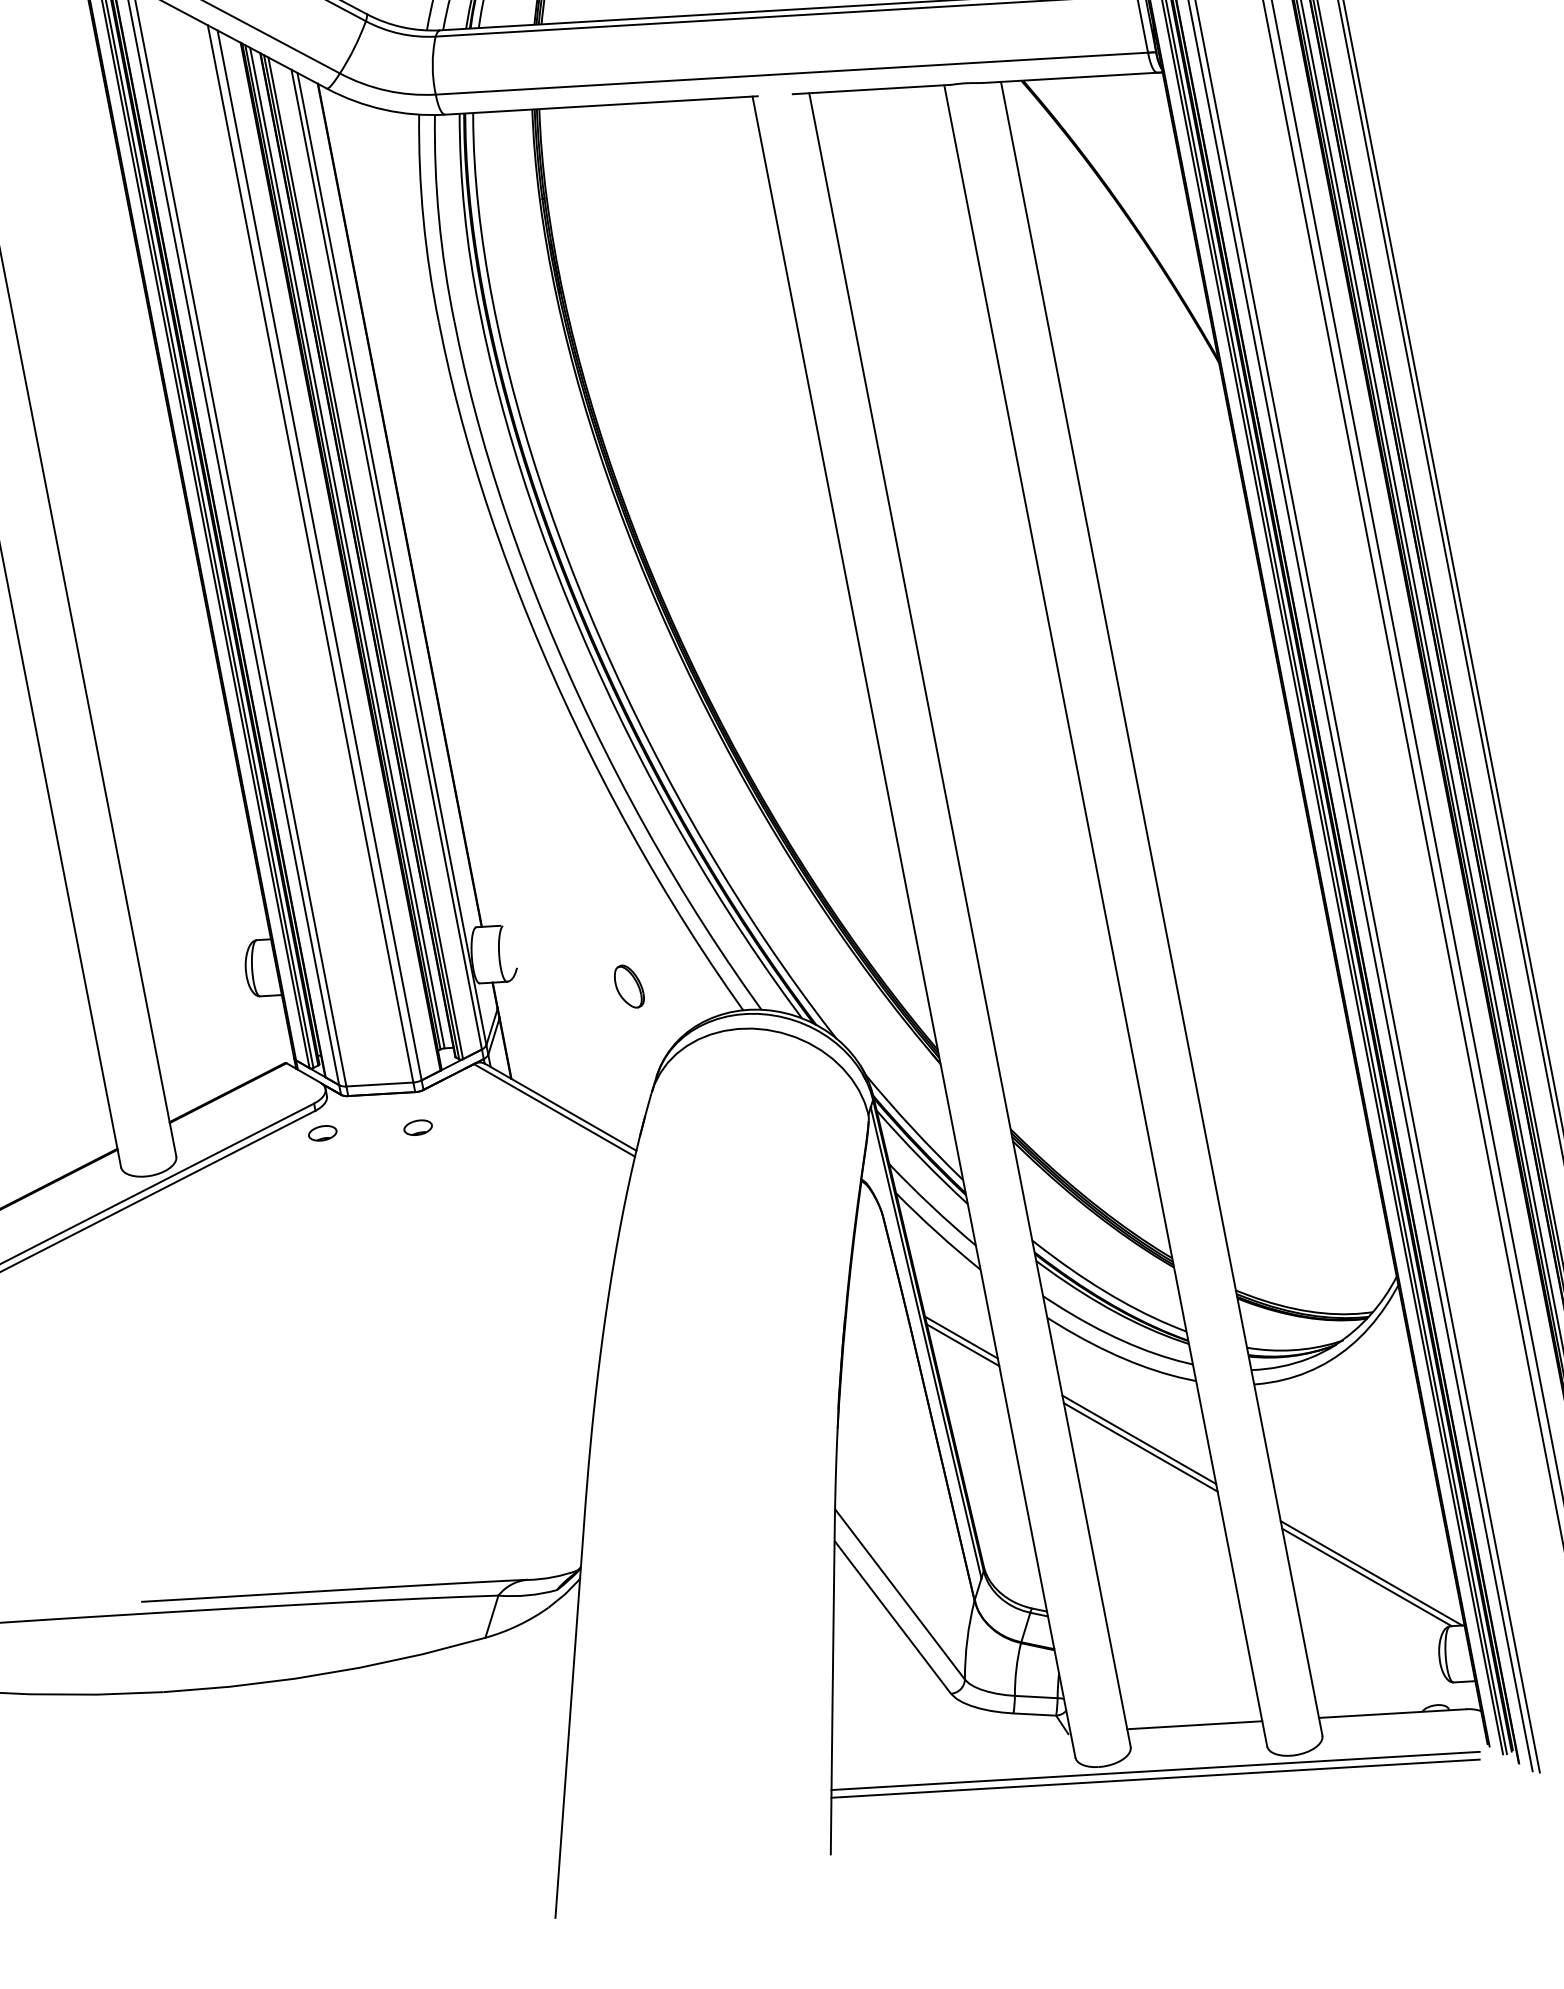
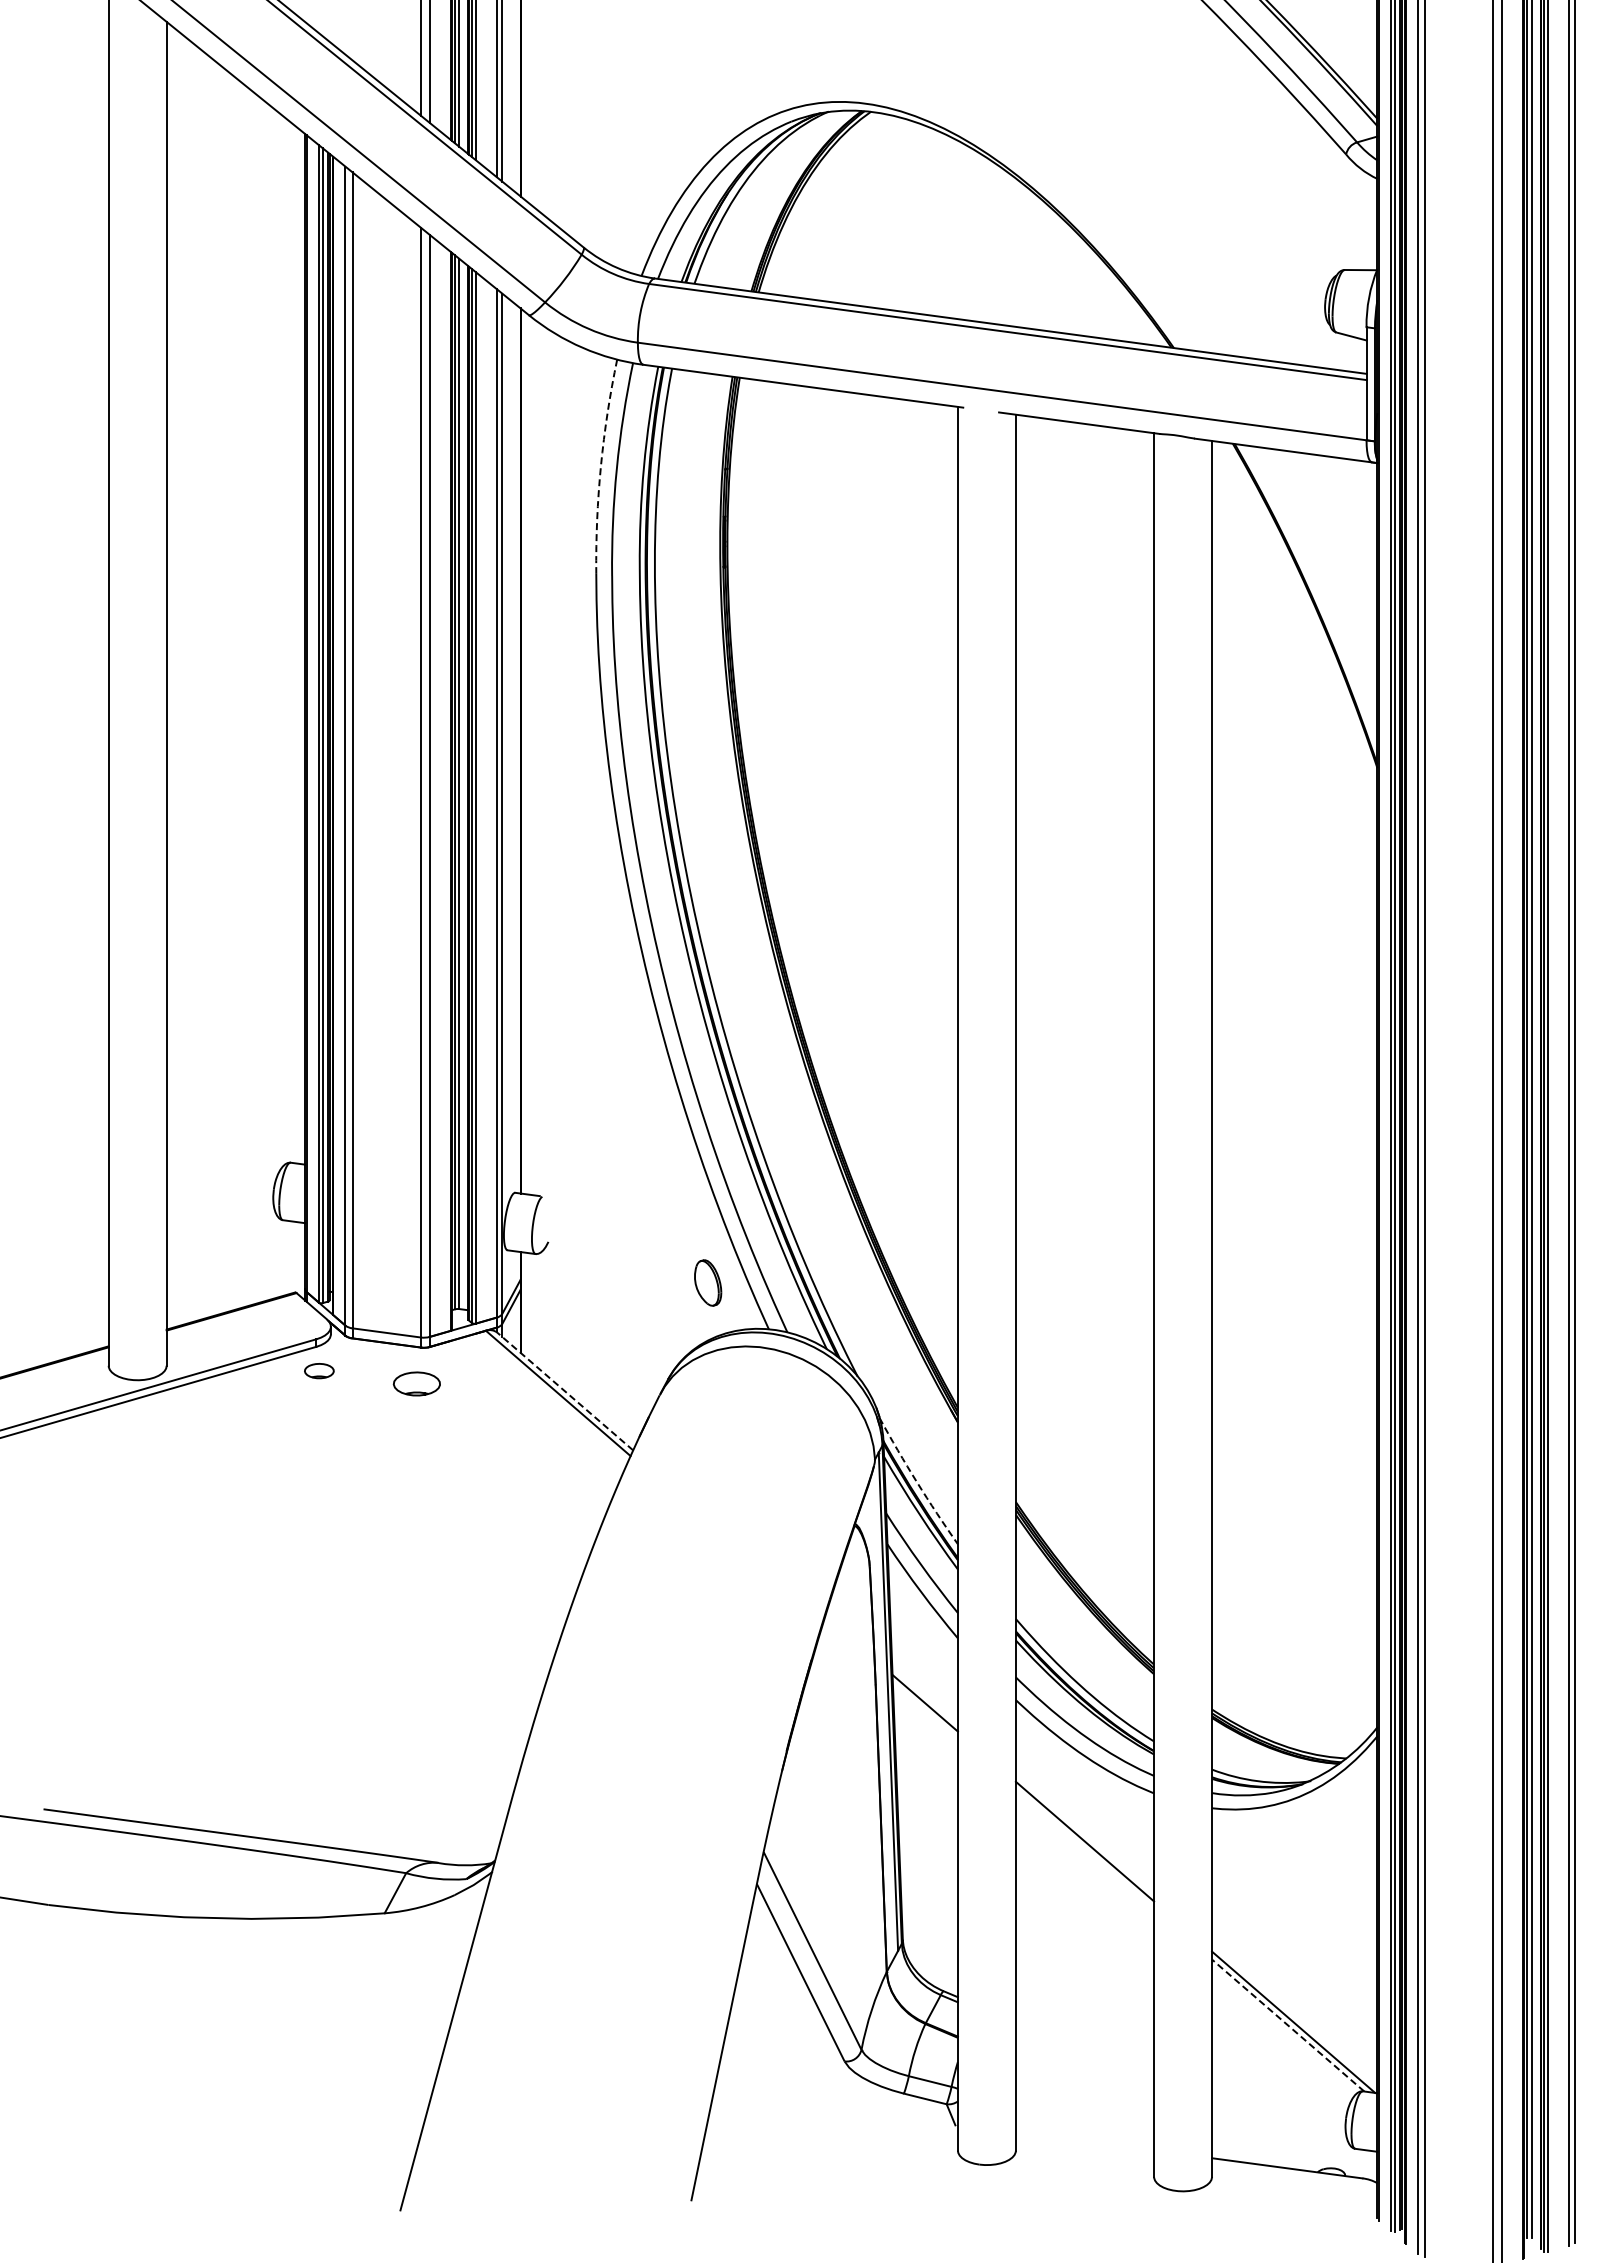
arc: (423, 219) -> (600, 466), solid -> dashed
part: (629, 986) -> (708, 1282), moved
line: (561, 1107) -> (565, 1391), solid -> dashed
part: (417, 1128) -> (416, 1384), size x1.6
arc: (912, 1128) -> (916, 1482), solid -> dashed
line: (962, 1345) -> (924, 1711), removed
line: (1140, 1447) -> (1084, 1849), removed
line: (1367, 1577) -> (1288, 2025), solid -> dashed
line: (1194, 1724) -> (1084, 2140), removed
line: (1154, 1770) -> (1035, 2179), removed
line: (1155, 1778) -> (1034, 2187), removed

